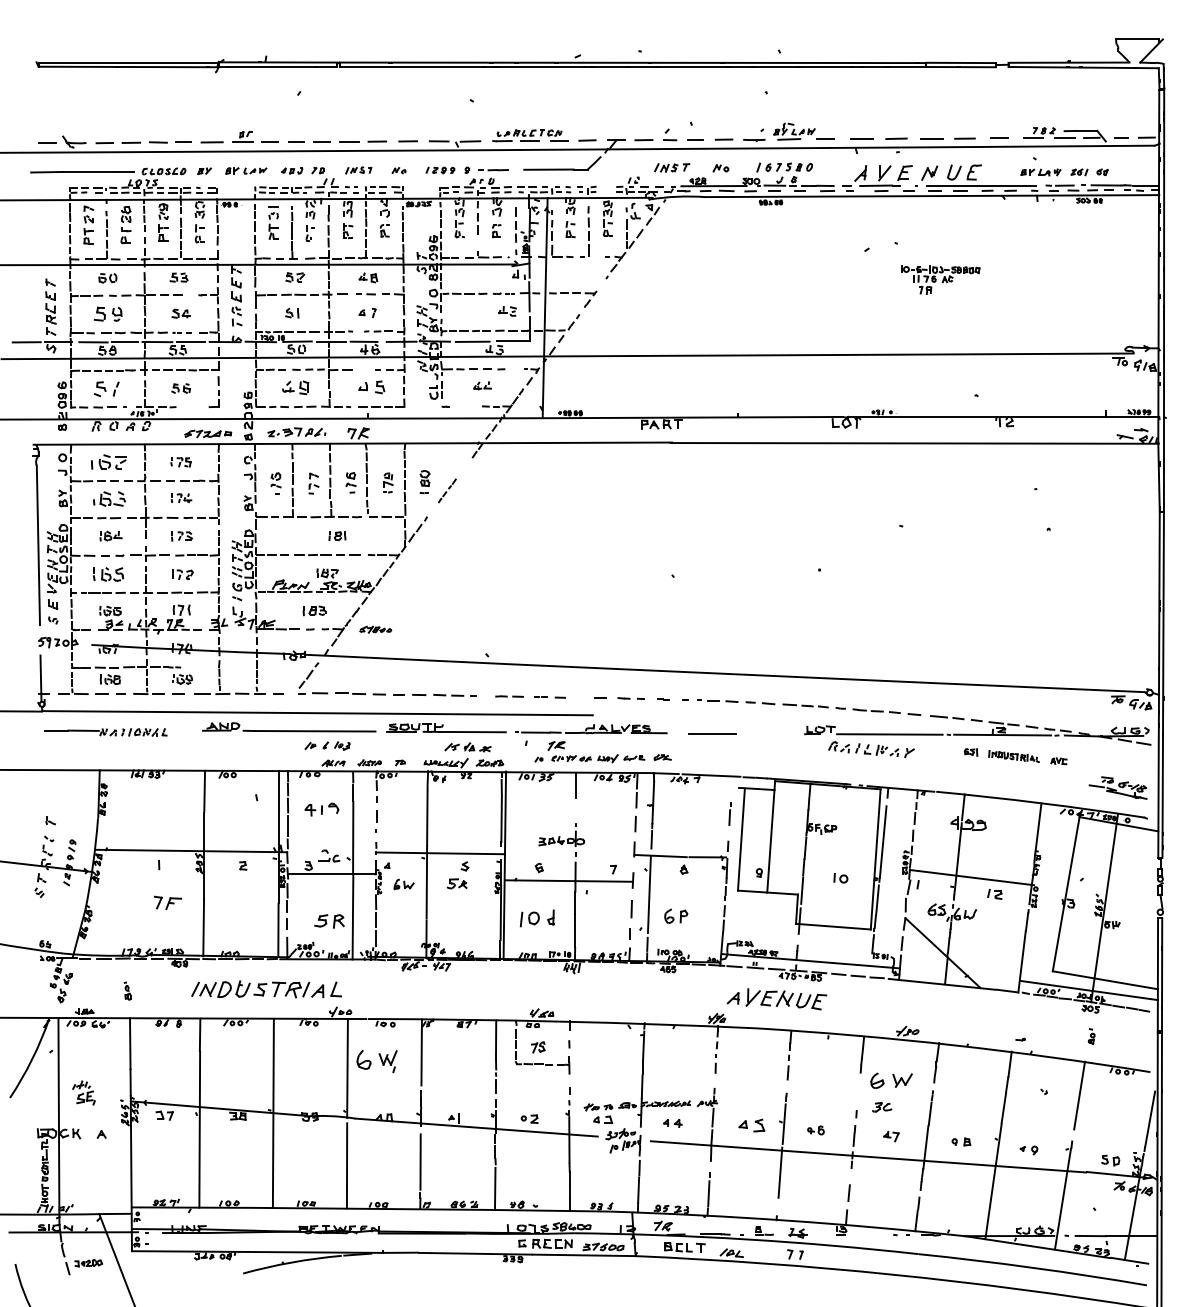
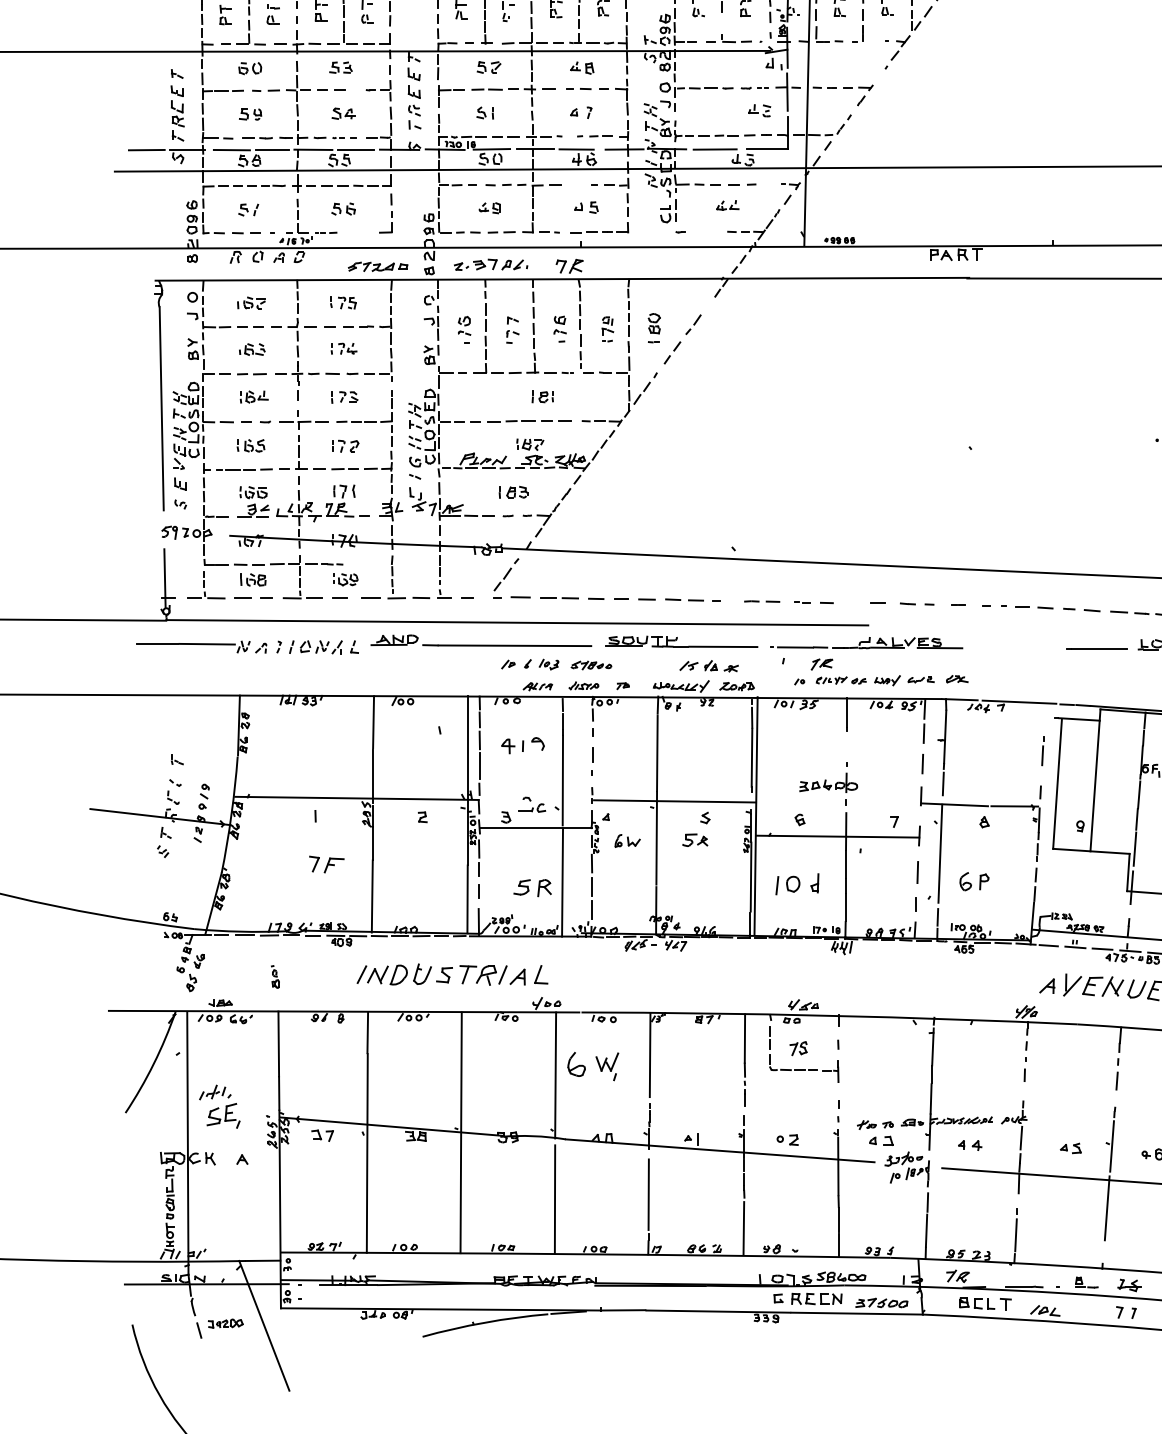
part: (107, 314) -> (249, 114), size x0.62
part: (295, 387) -> (489, 207), size x0.62
part: (371, 387) -> (586, 207), size x0.71
part: (106, 389) -> (248, 210), size x0.62
part: (108, 462) -> (251, 303), size x0.62
part: (447, 490) -> (683, 338), size x1.67
part: (109, 498) -> (252, 349), size x0.62
part: (108, 573) -> (251, 444), size x0.71
part: (375, 629) -> (591, 665), moved
part: (105, 732) -> (247, 647), size x1.43
line: (712, 733) -> (1097, 648), moved
part: (83, 1092) -> (219, 1106), size x1.43
part: (751, 1125) -> (1070, 1148), size x0.62

